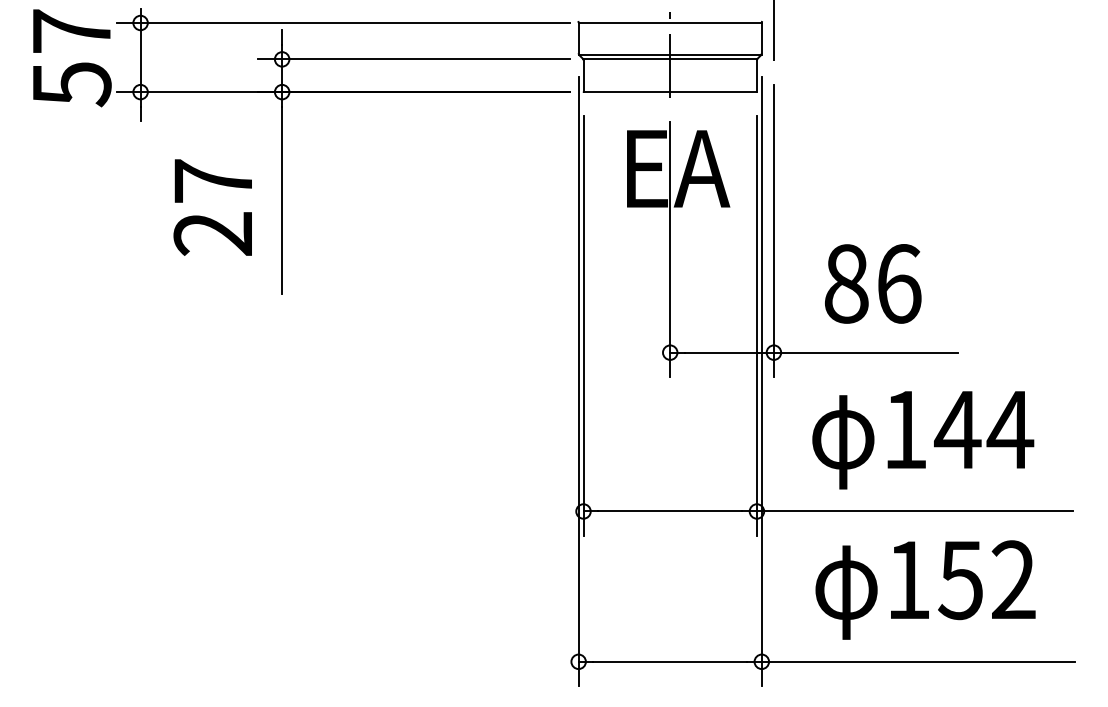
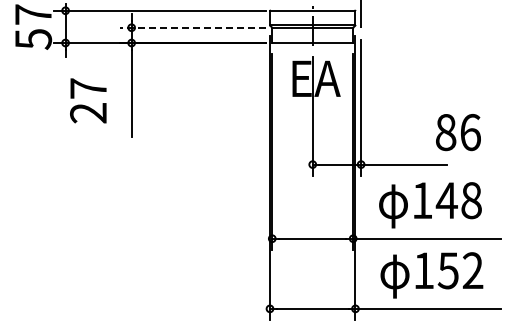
line: (414, 58) -> (193, 27), solid -> dashed
text: (213, 206) -> (88, 100), moved
text: (873, 283) -> (458, 132), moved
text: (1010, 429) -> (471, 200), 144 -> 148

